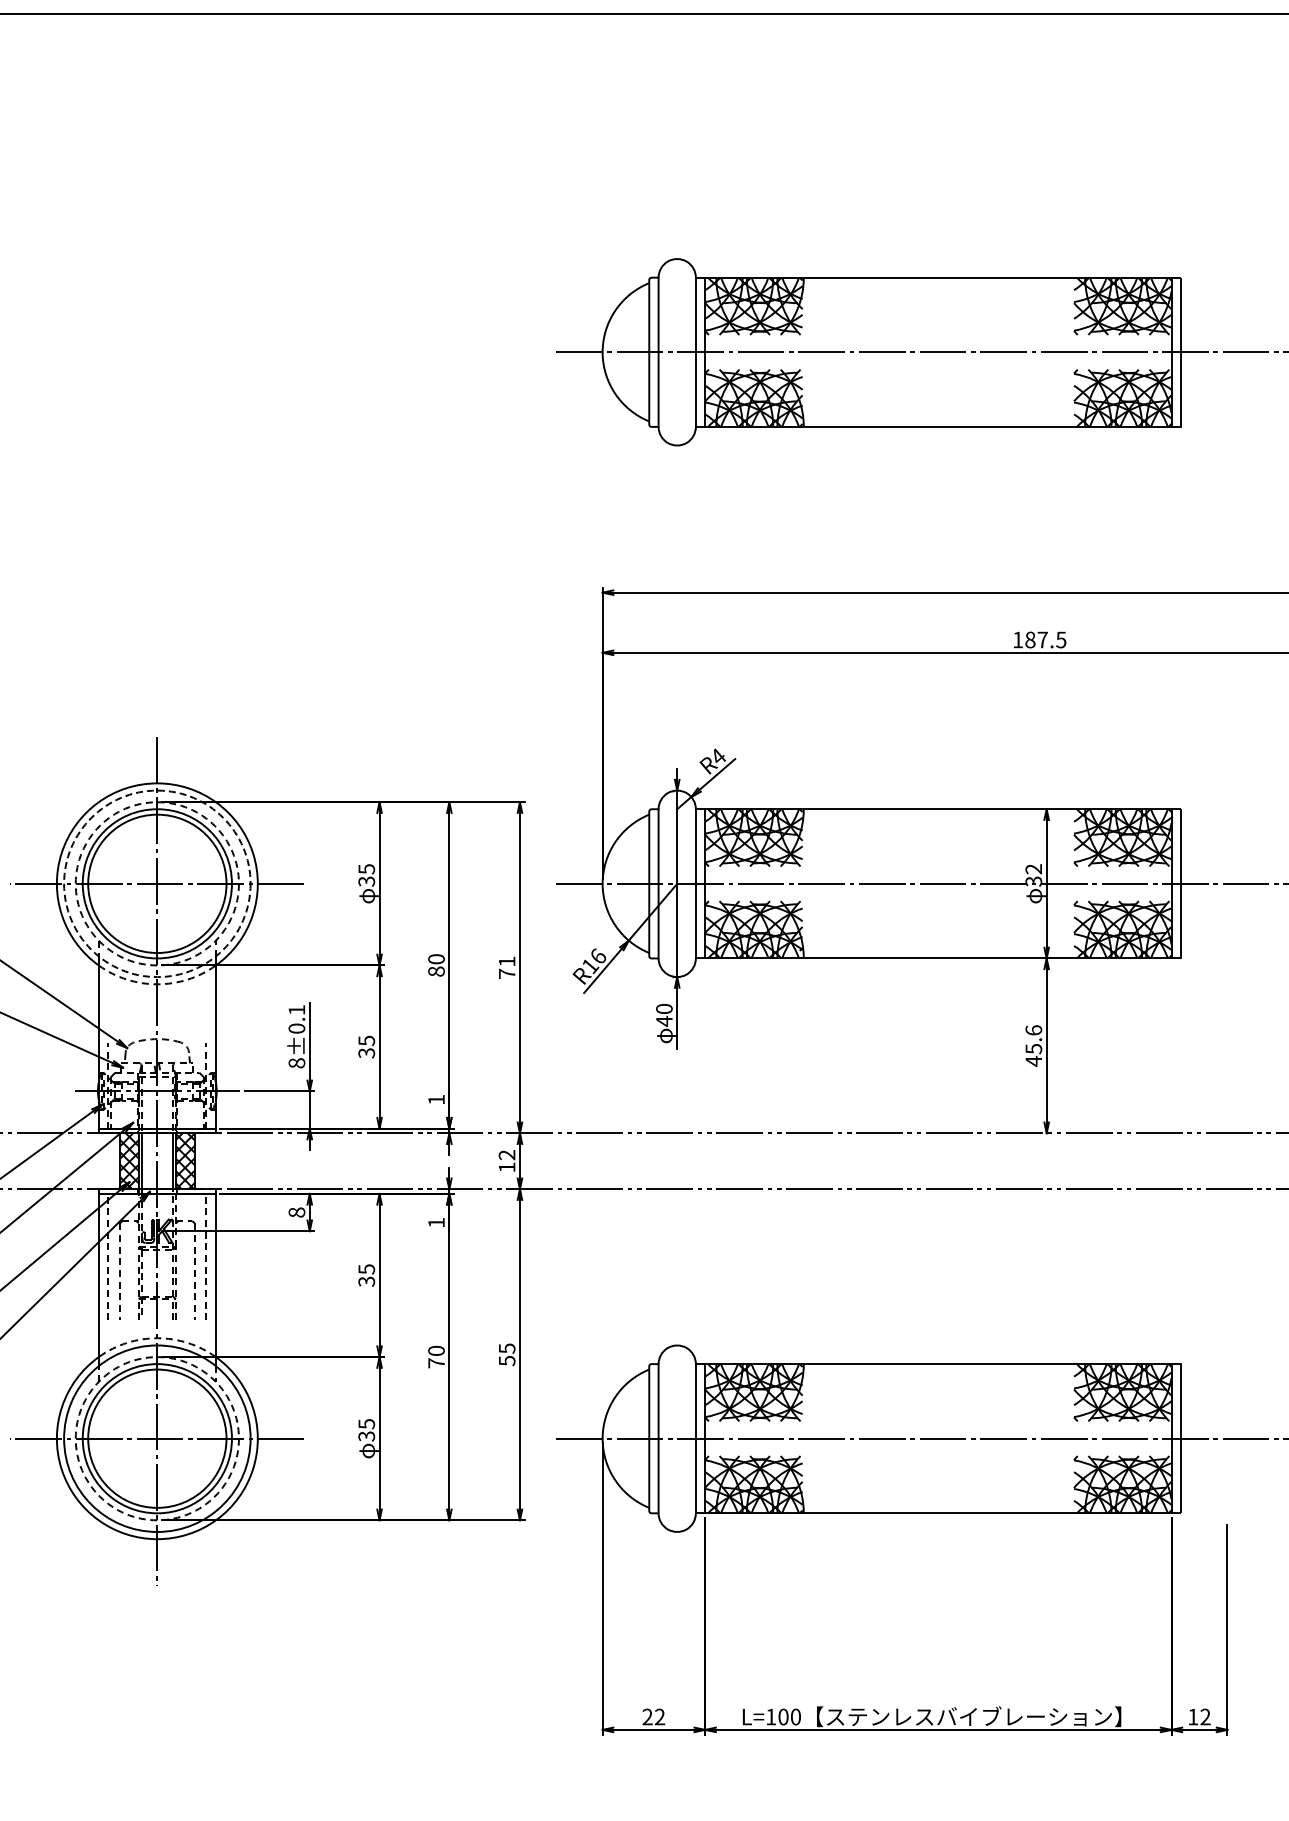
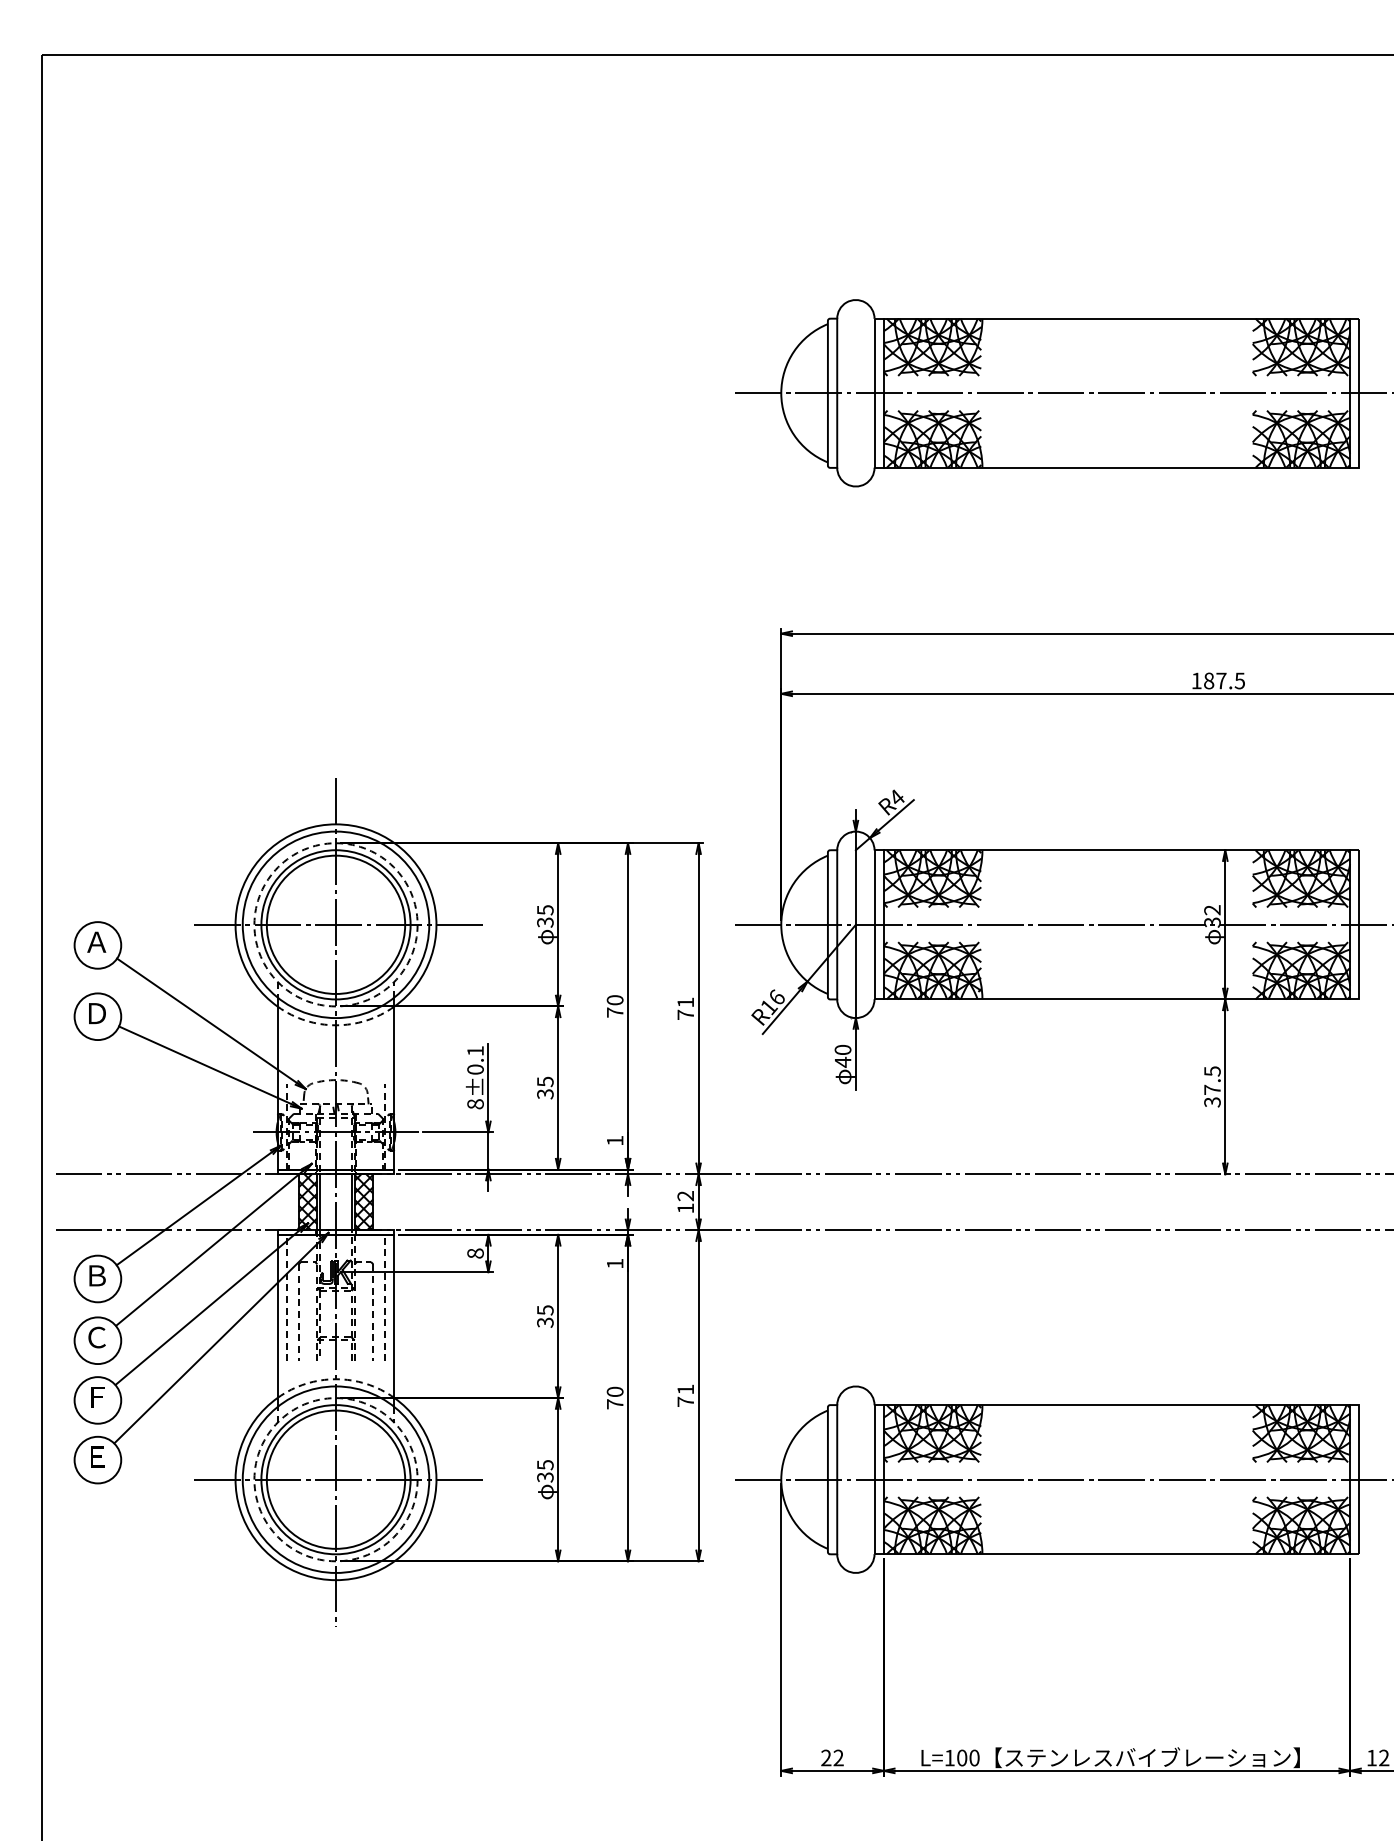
circle: (156, 883) -> (335, 924), dashed -> solid
text: (435, 971) -> (614, 1012), 80 -> 70
text: (1033, 1045) -> (1212, 1086), 45.6 -> 37.5
text: (506, 1354) -> (685, 1395), 55 -> 71

